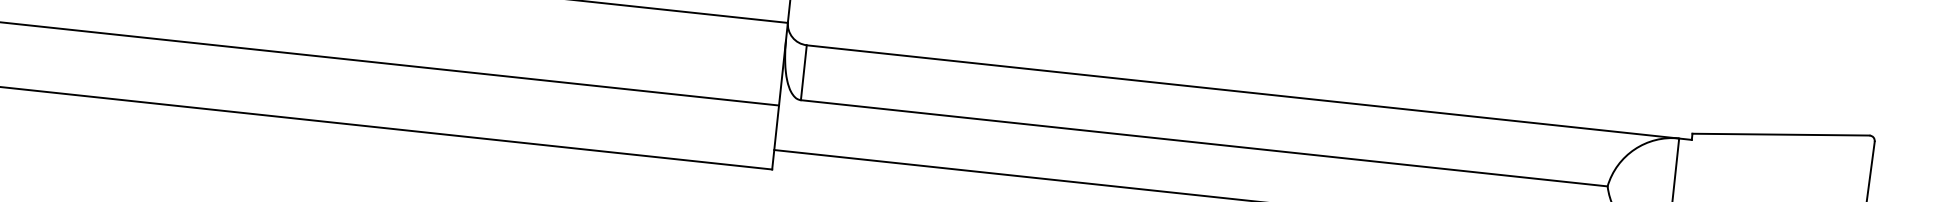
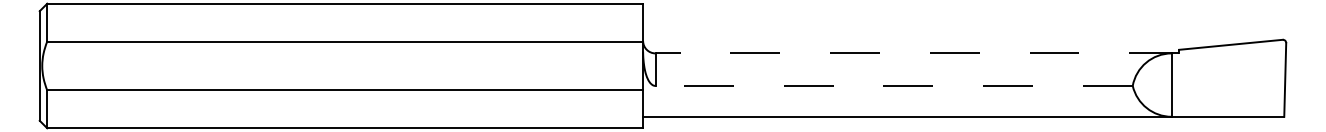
line: (1249, 92) -> (917, 53), solid -> dashed
line: (1204, 142) -> (894, 85), solid -> dashed

